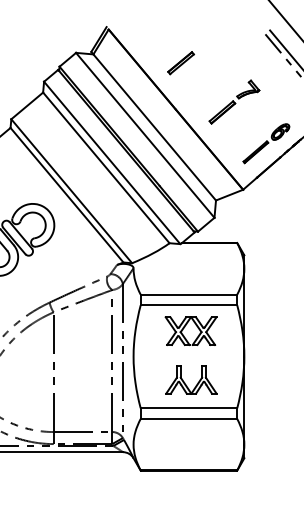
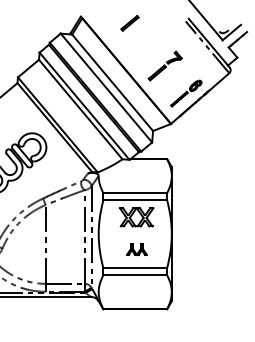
part: (180, 63) -> (129, 23), moved
part: (190, 379) -> (136, 249), size x0.6

